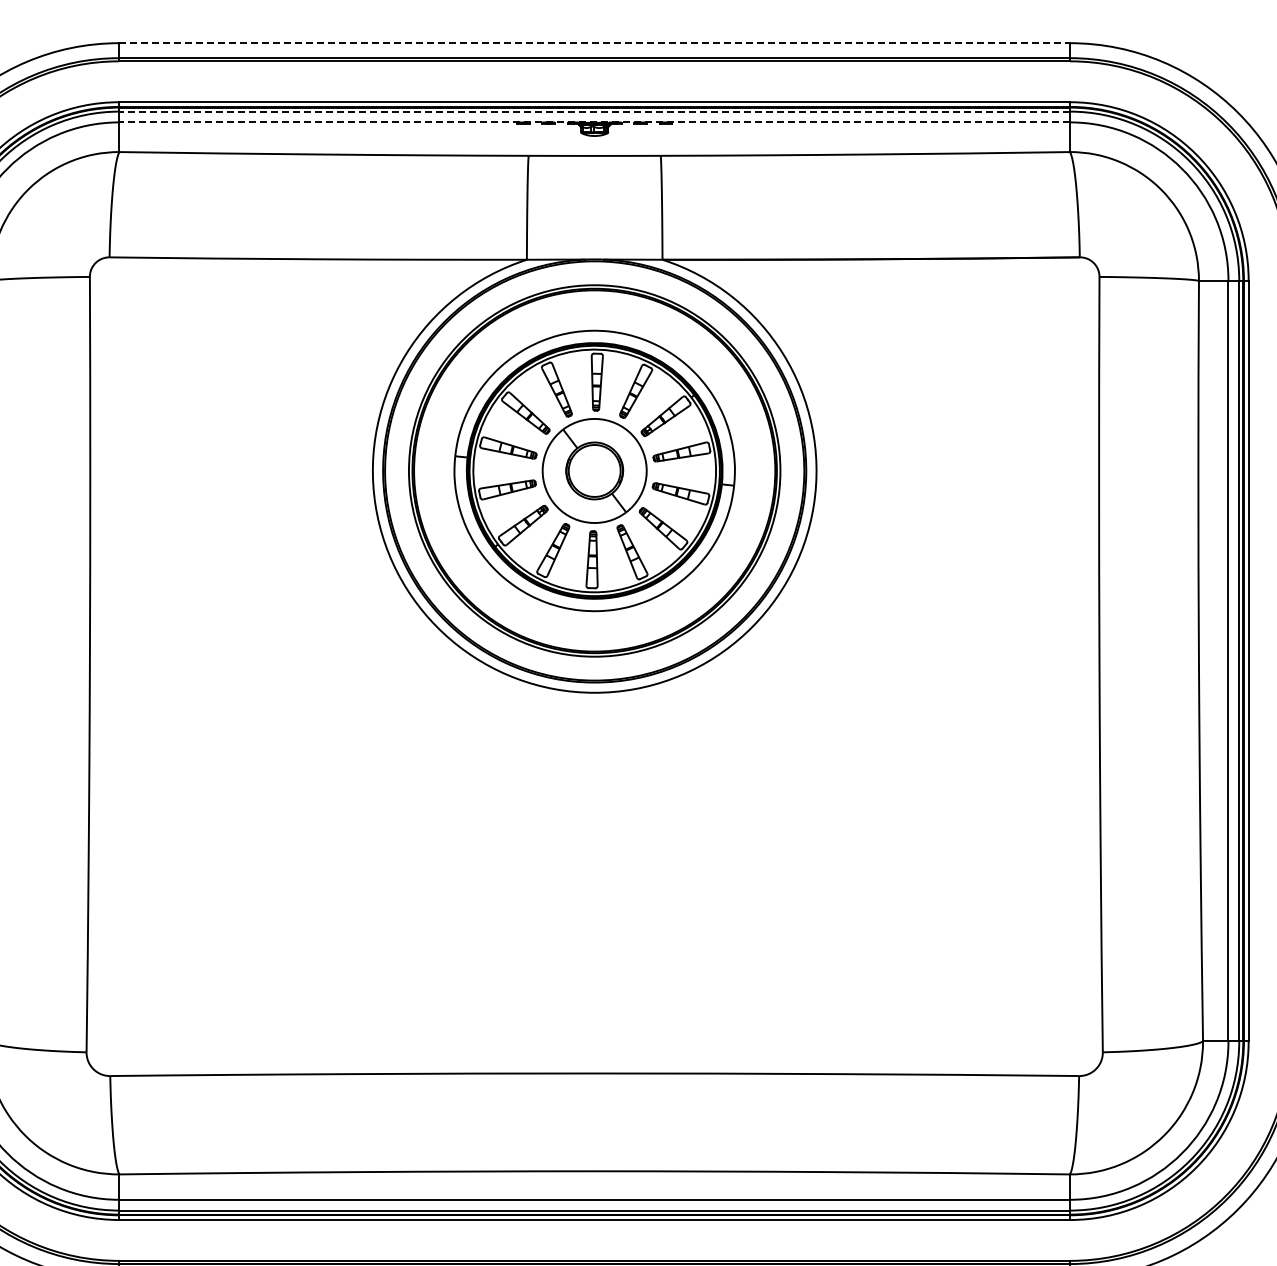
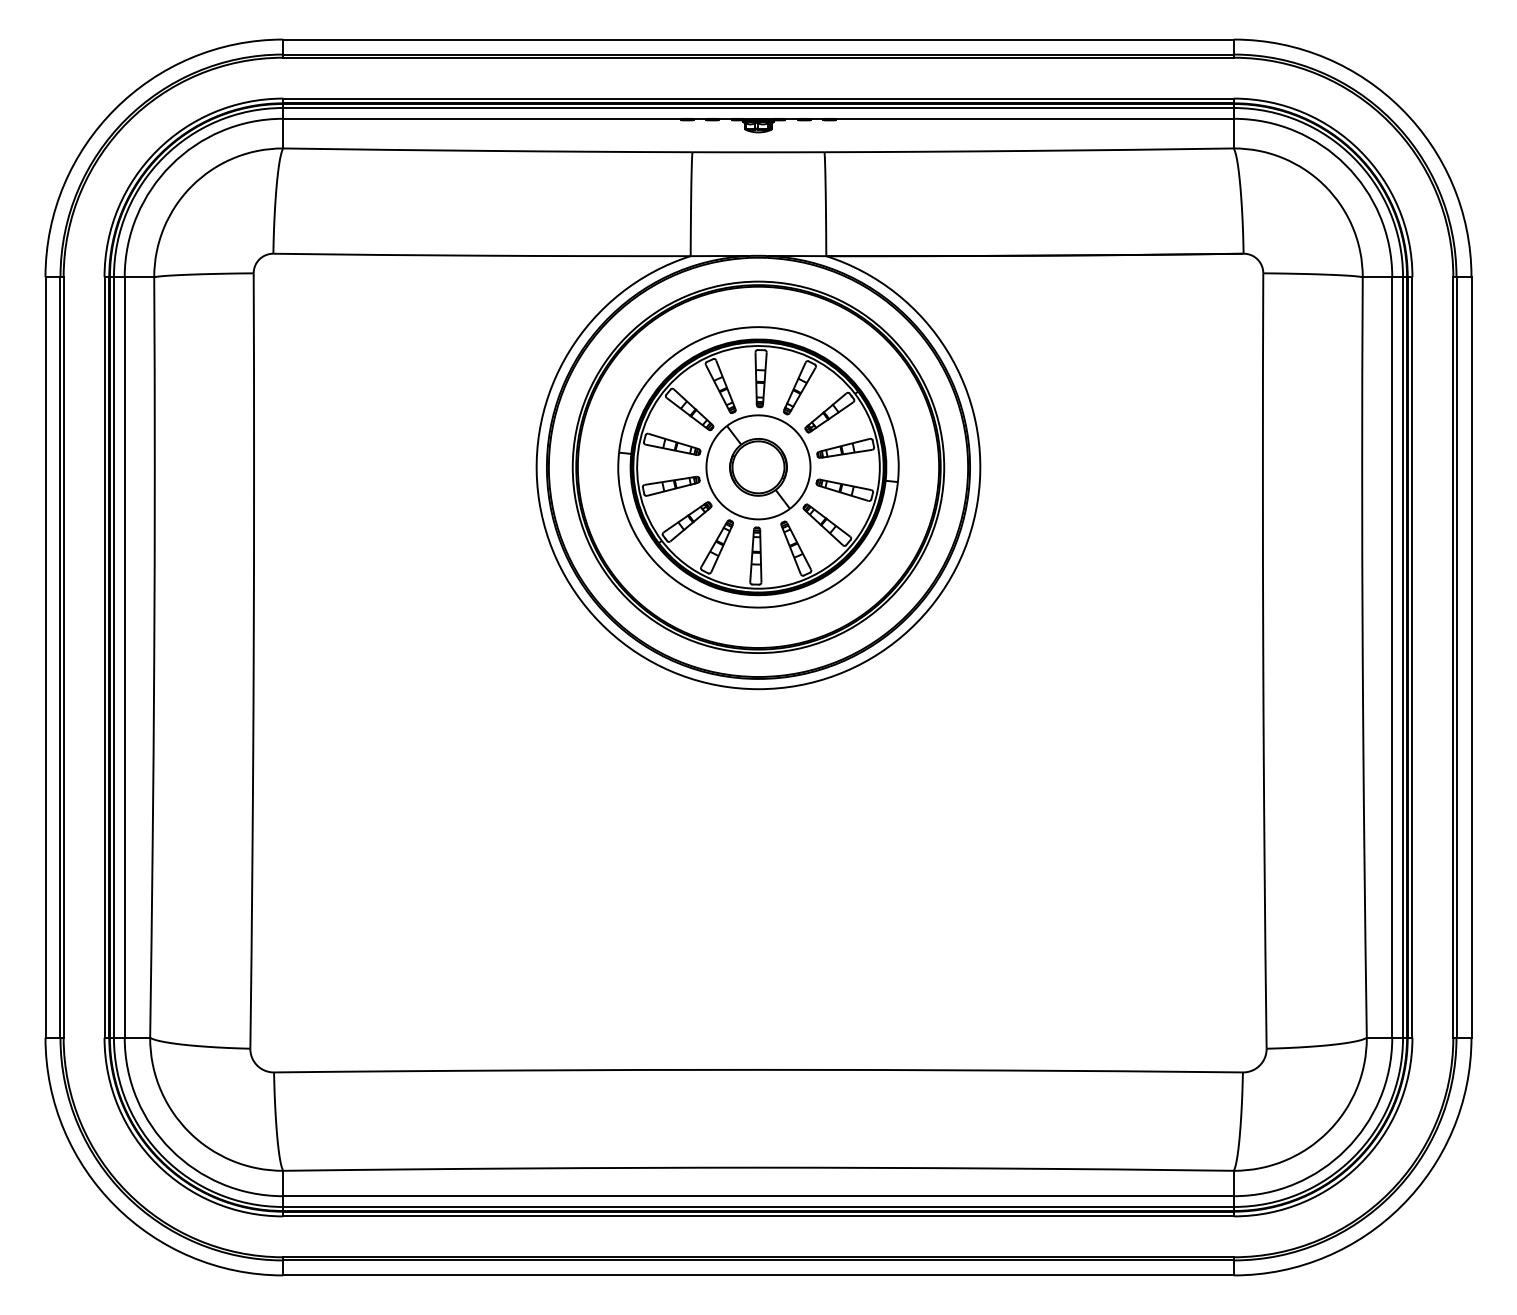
line: (595, 43) -> (759, 39), dashed -> solid
line: (594, 112) -> (758, 108), dashed -> solid
line: (594, 122) -> (758, 118), dashed -> solid

